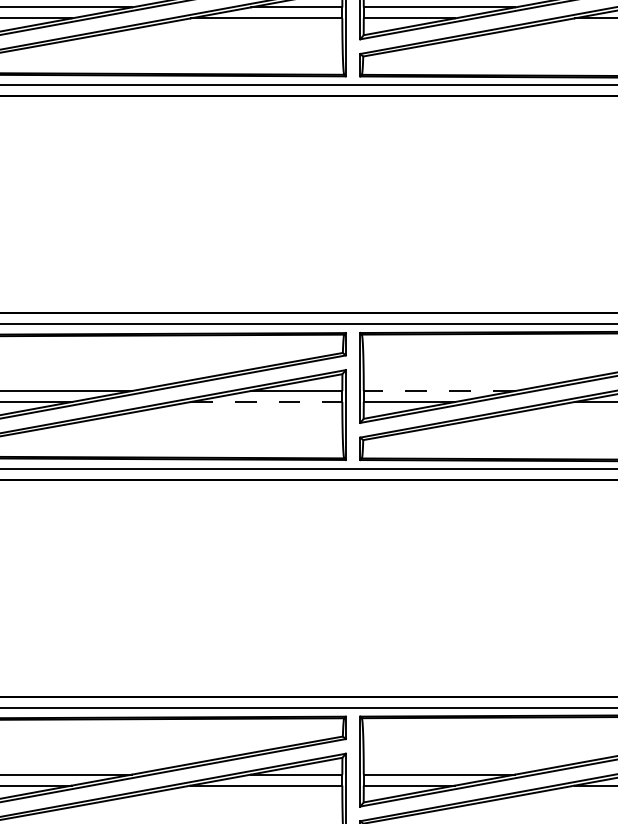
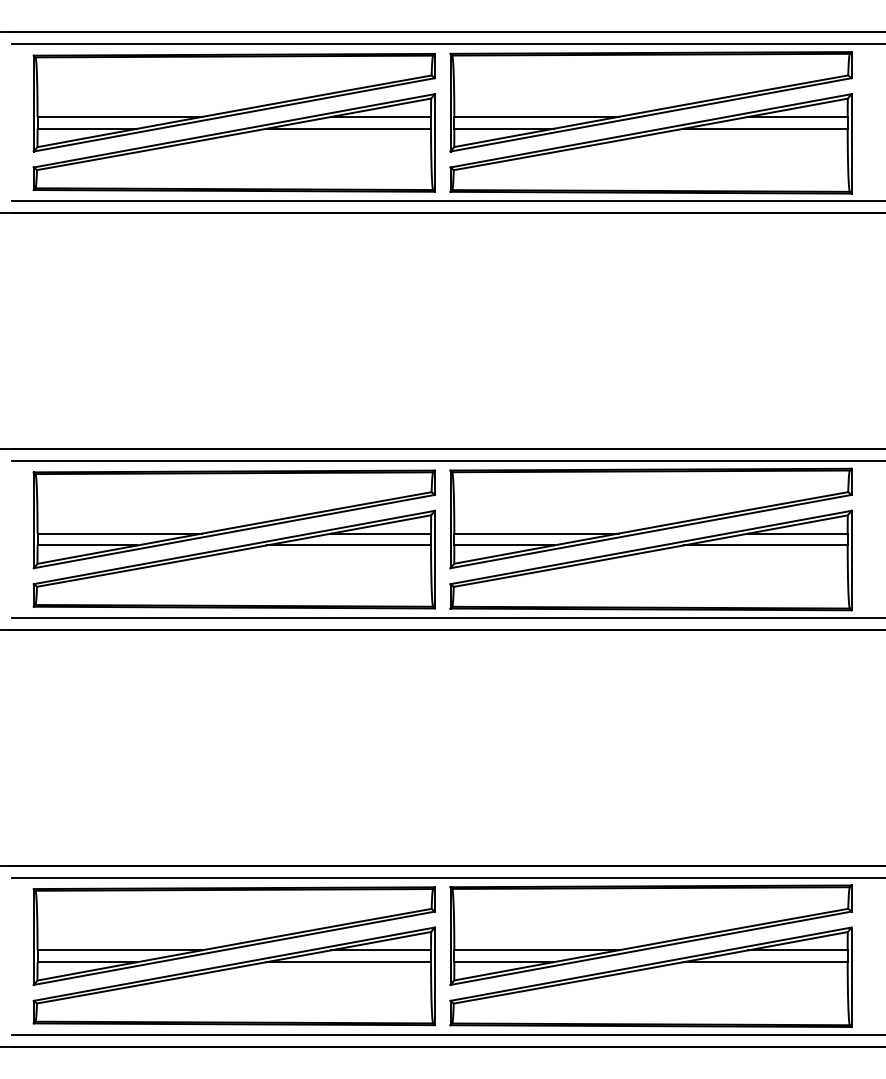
line: (438, 390) -> (535, 533), dashed -> solid
line: (267, 402) -> (349, 545), dashed -> solid

